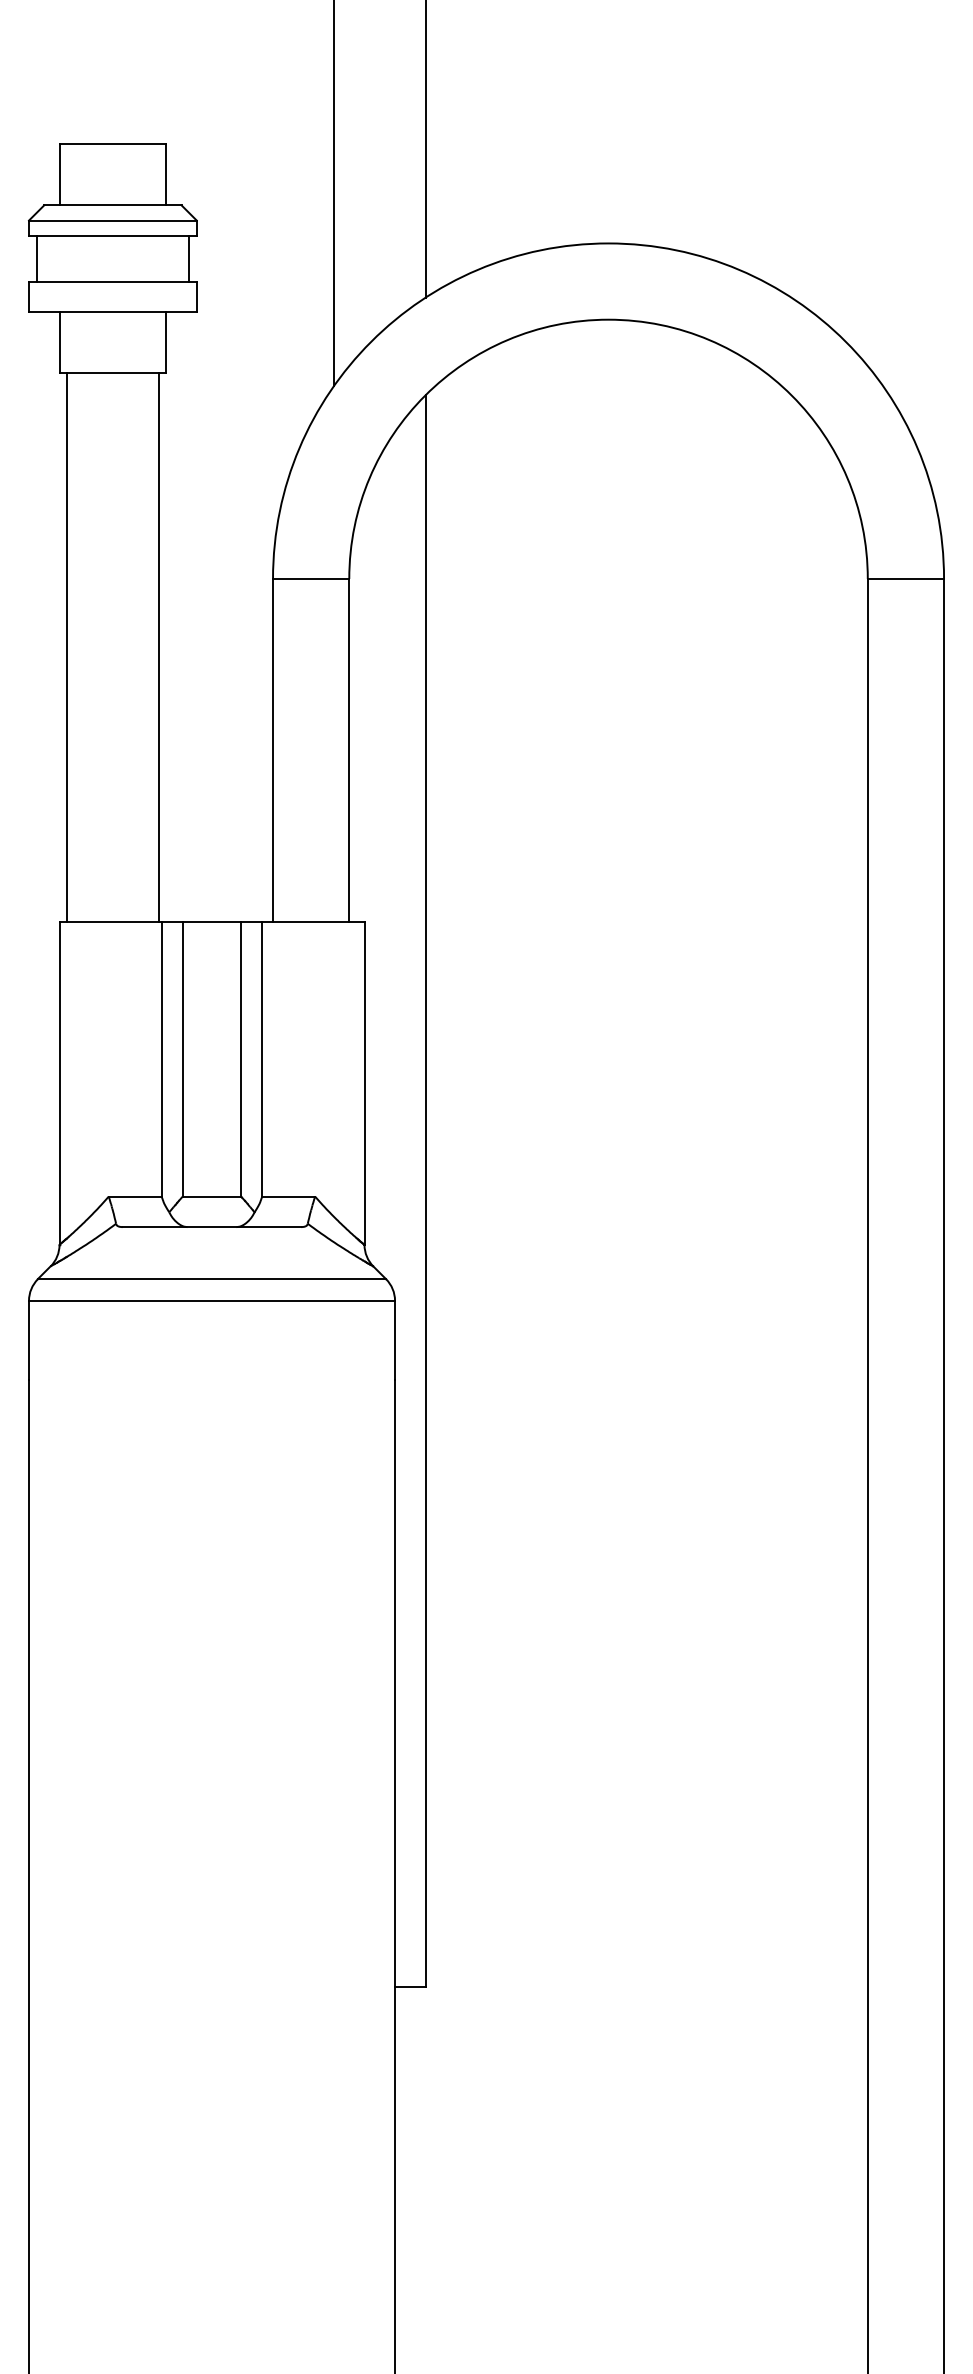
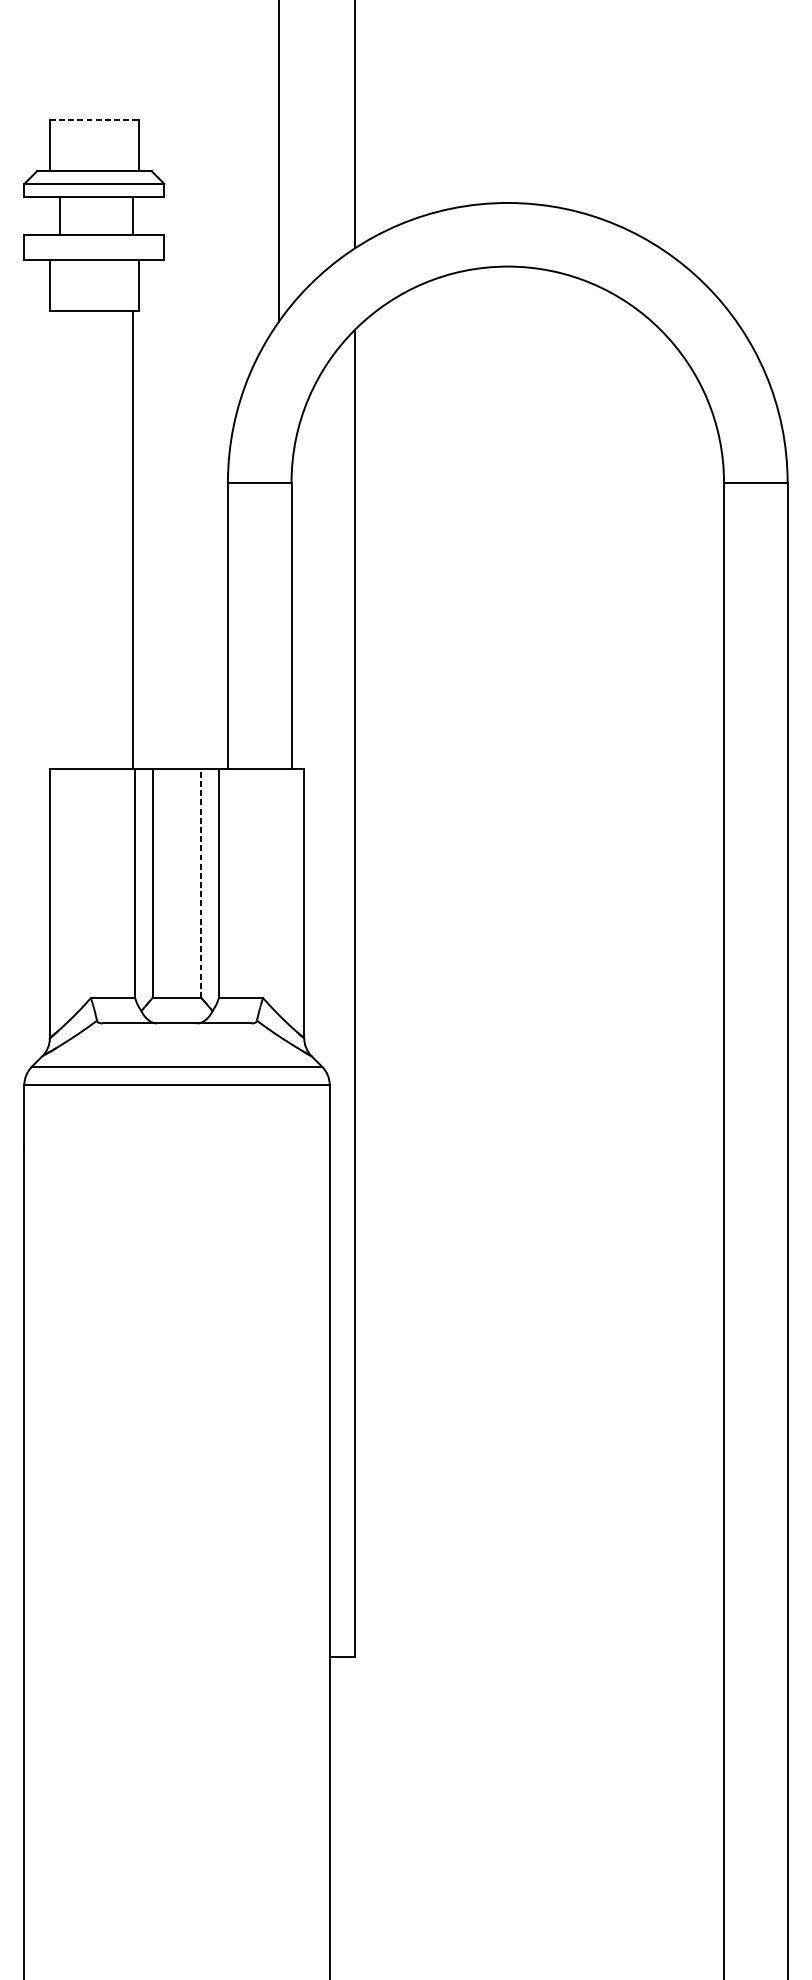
line: (113, 144) -> (94, 120), solid -> dashed
line: (36, 258) -> (59, 215), moved
line: (189, 258) -> (133, 215), moved
line: (67, 647) -> (56, 540), removed
line: (241, 1058) -> (201, 882), solid -> dashed

